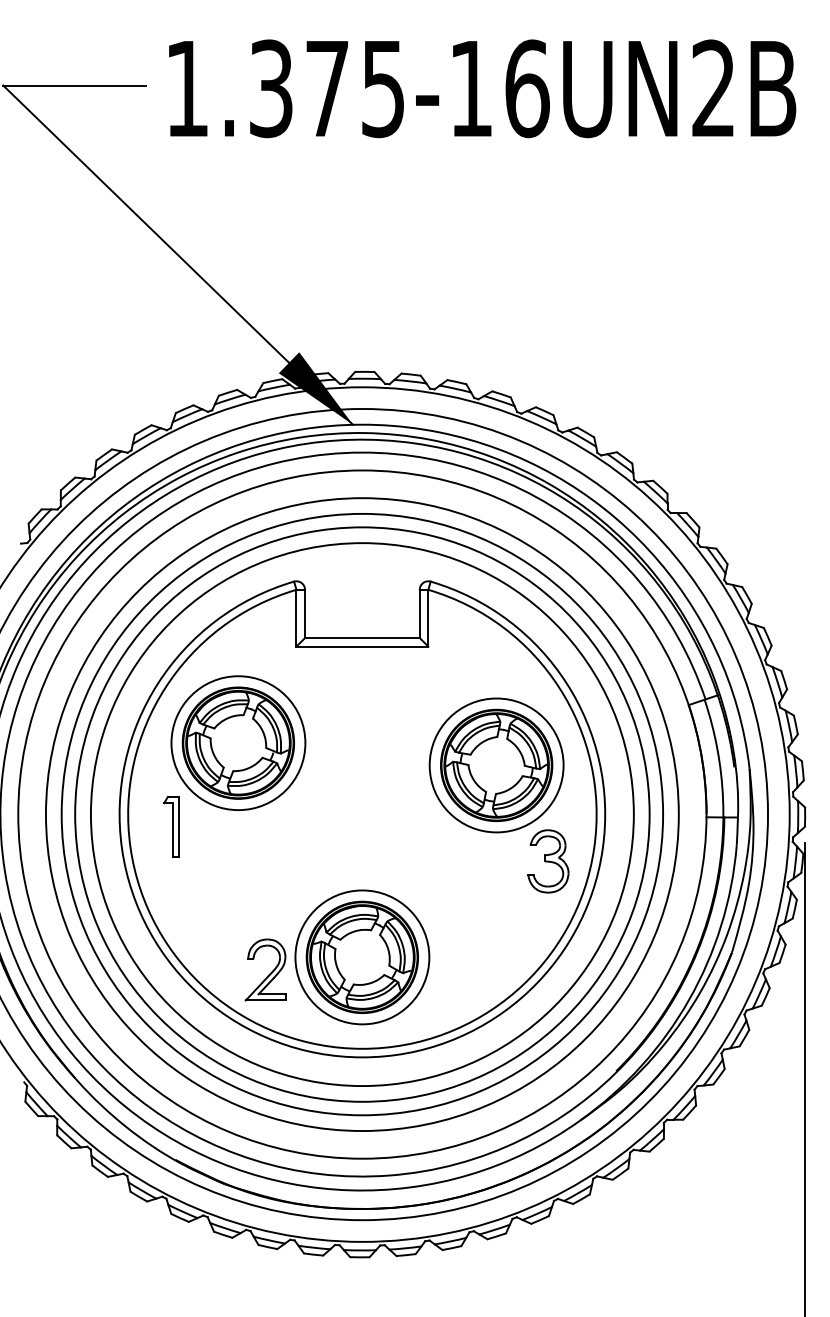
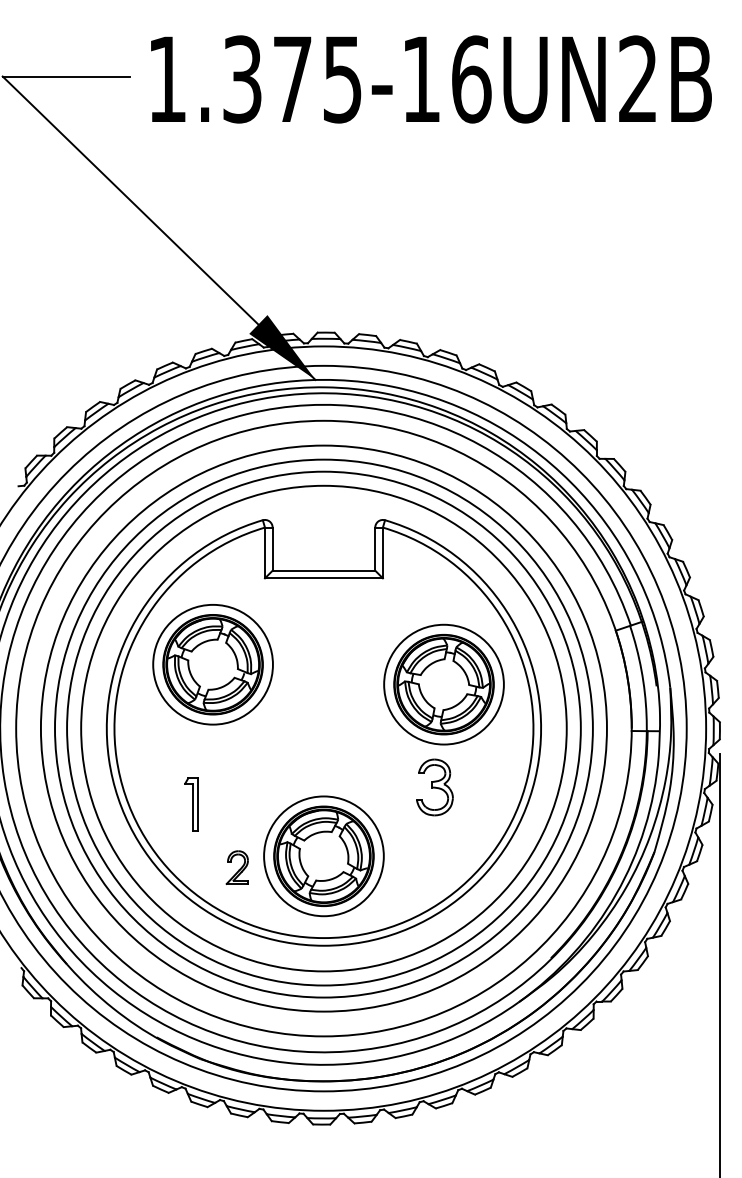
part: (171, 826) -> (191, 804), moved
part: (548, 861) -> (434, 787), moved
part: (265, 969) -> (237, 867), size x0.6

